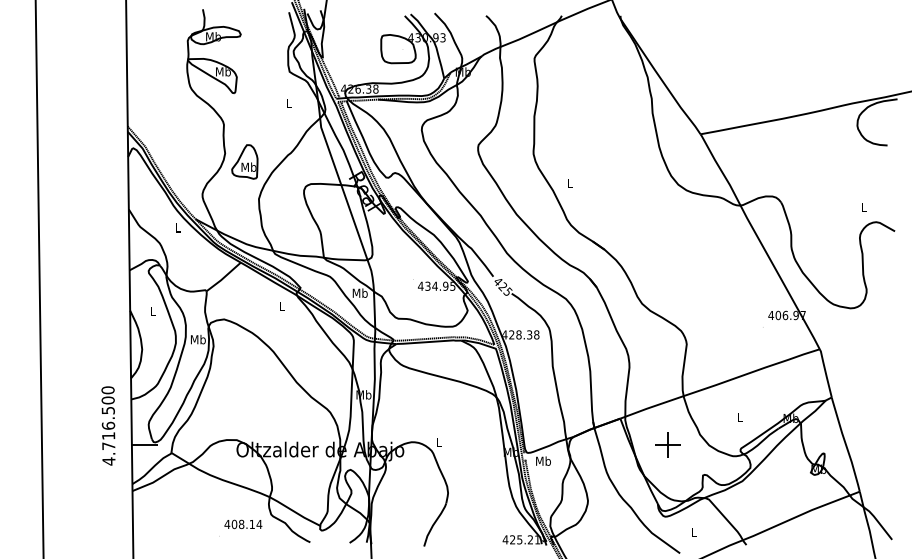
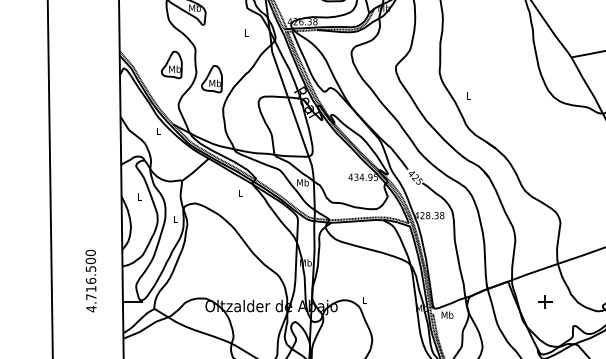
part: (193, 143) -> (171, 64), added
text: (198, 339) -> (175, 219), Mb -> L
text: (108, 425) -> (91, 280), moved
part: (667, 444) -> (545, 302), size x0.7

